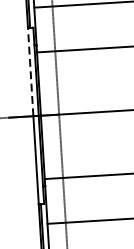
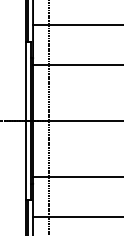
line: (30, 71) -> (26, 81), dashed -> solid

